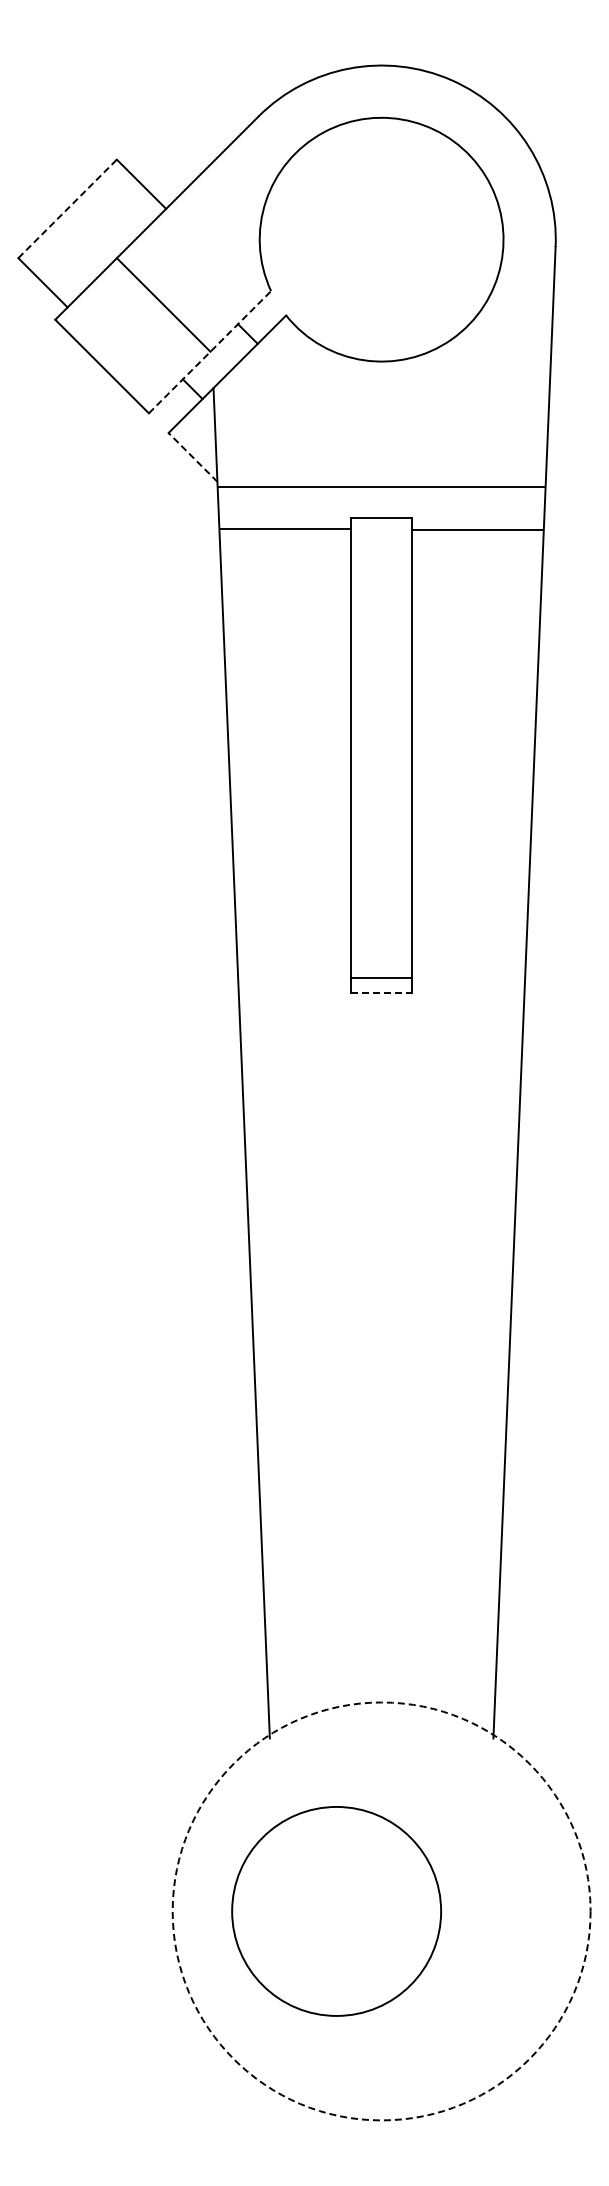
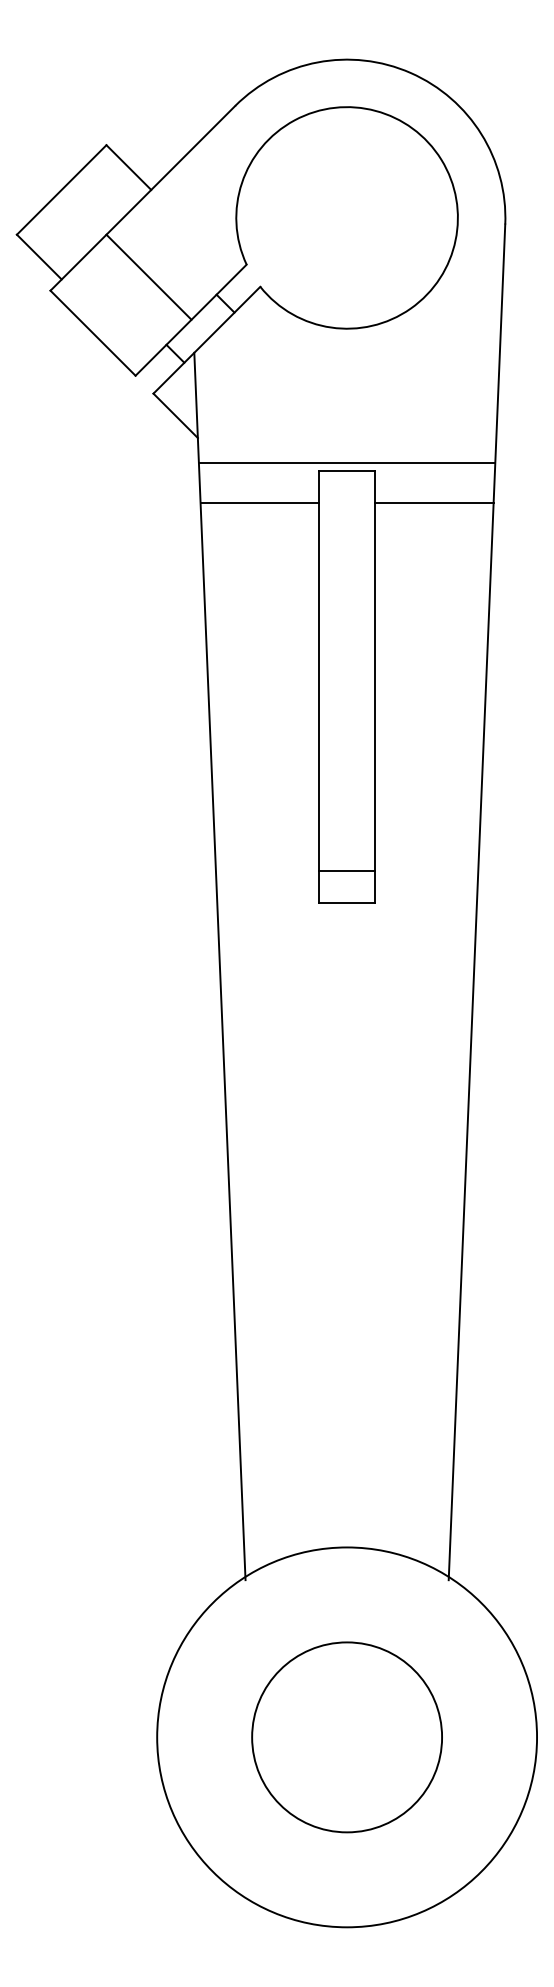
line: (67, 208) -> (61, 189), dashed -> solid
line: (210, 351) -> (191, 319), dashed -> solid
line: (193, 457) -> (176, 415), dashed -> solid
line: (381, 486) -> (346, 463), moved
line: (285, 529) -> (259, 503), moved
line: (477, 530) -> (434, 503), moved
line: (381, 978) -> (346, 871), moved
line: (382, 993) -> (347, 903), dashed -> solid
circle: (336, 1911) -> (346, 1737), moved
circle: (381, 1911) -> (346, 1737), dashed -> solid

